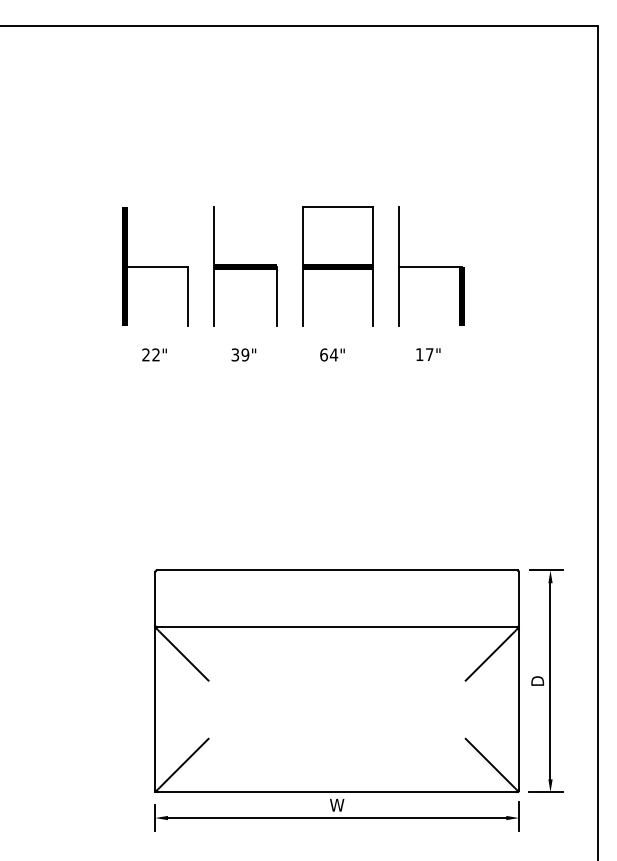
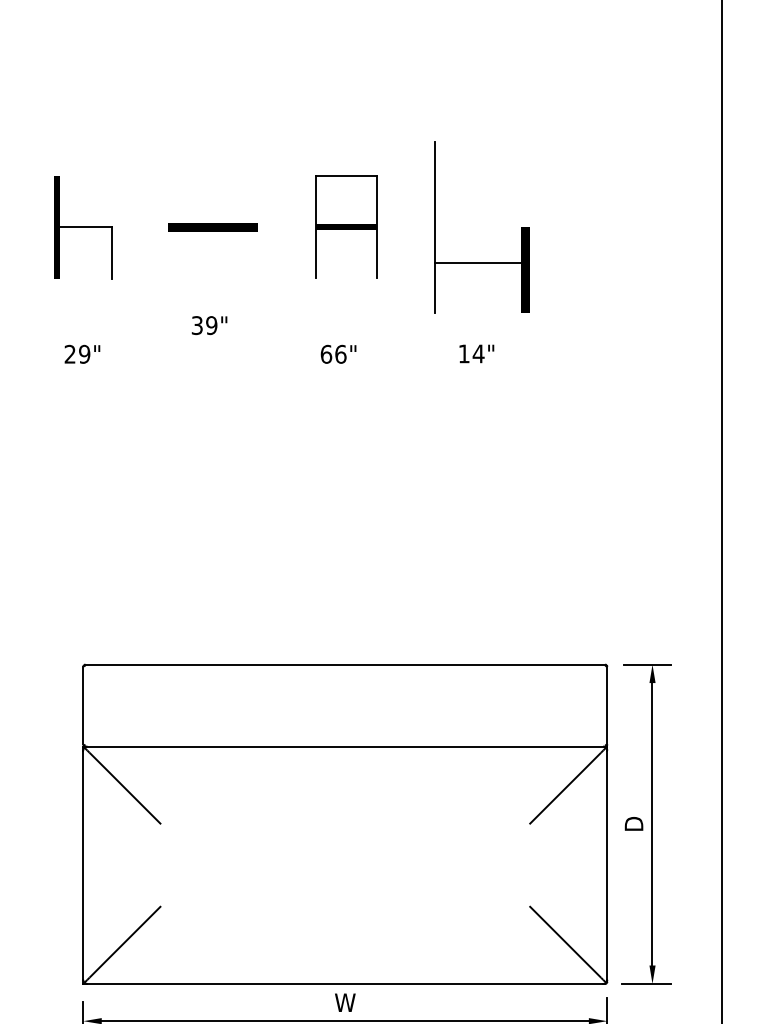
part: (155, 266) -> (83, 226), size x0.6
line: (213, 266) -> (167, 226), removed
part: (337, 266) -> (345, 226), size x0.6
line: (430, 266) -> (479, 262), moved
line: (276, 296) -> (257, 270), removed
text: (155, 354) -> (83, 353), 22" -> 29"
text: (243, 354) -> (209, 324), moved
text: (333, 354) -> (340, 353), 64" -> 66"
text: (429, 354) -> (478, 353), 17" -> 14"

